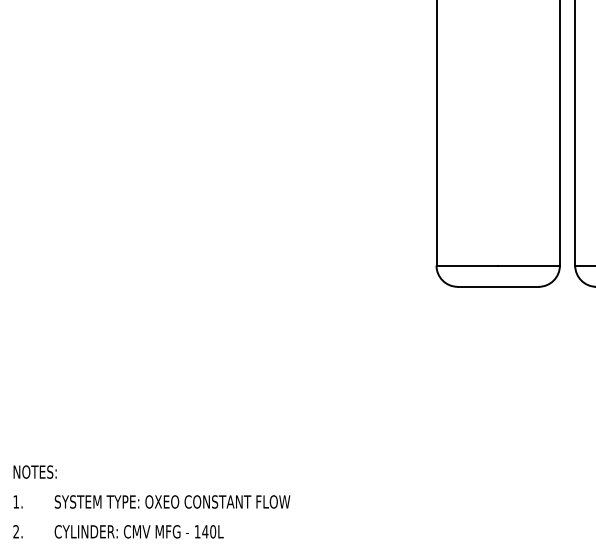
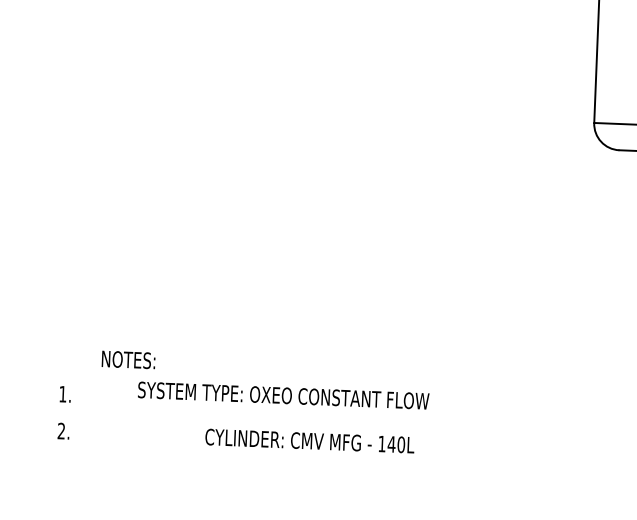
text: (34, 471) -> (127, 359), moved
text: (172, 501) -> (283, 395), moved
text: (138, 531) -> (309, 440), moved

